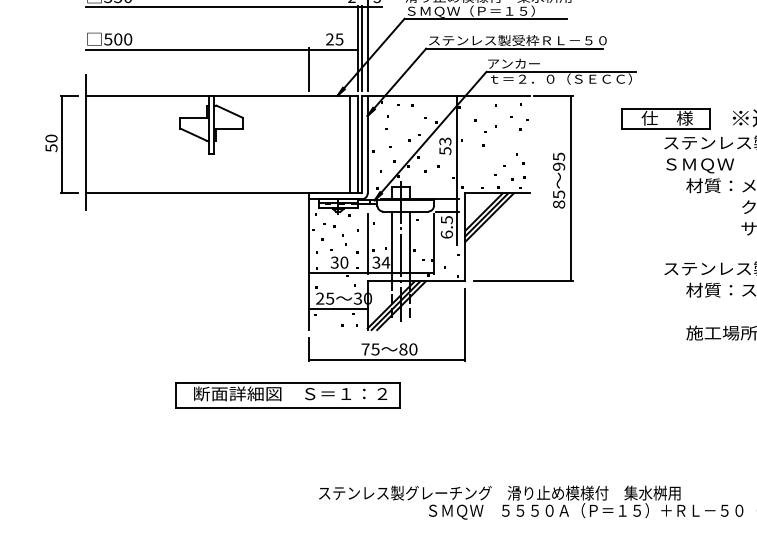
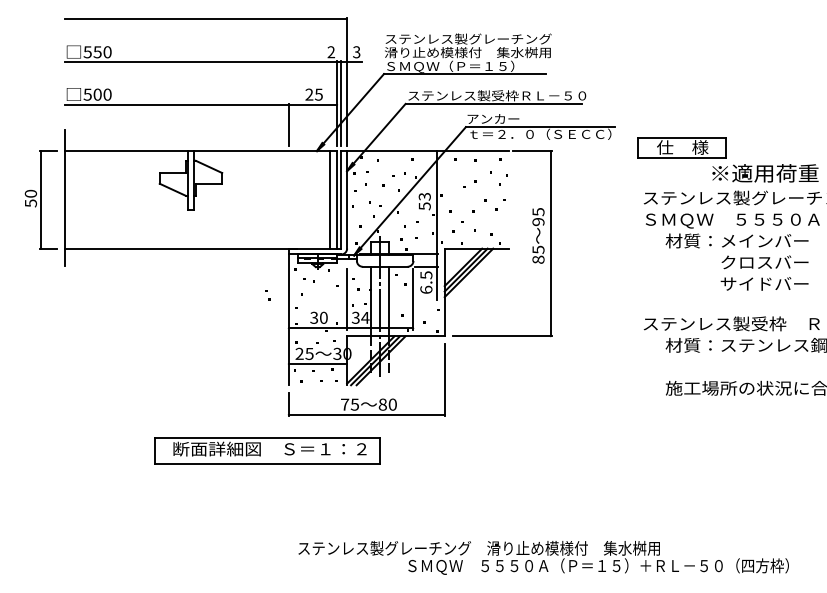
part: (666, 118) -> (681, 147), moved
part: (344, 240) -> (267, 295), moved

